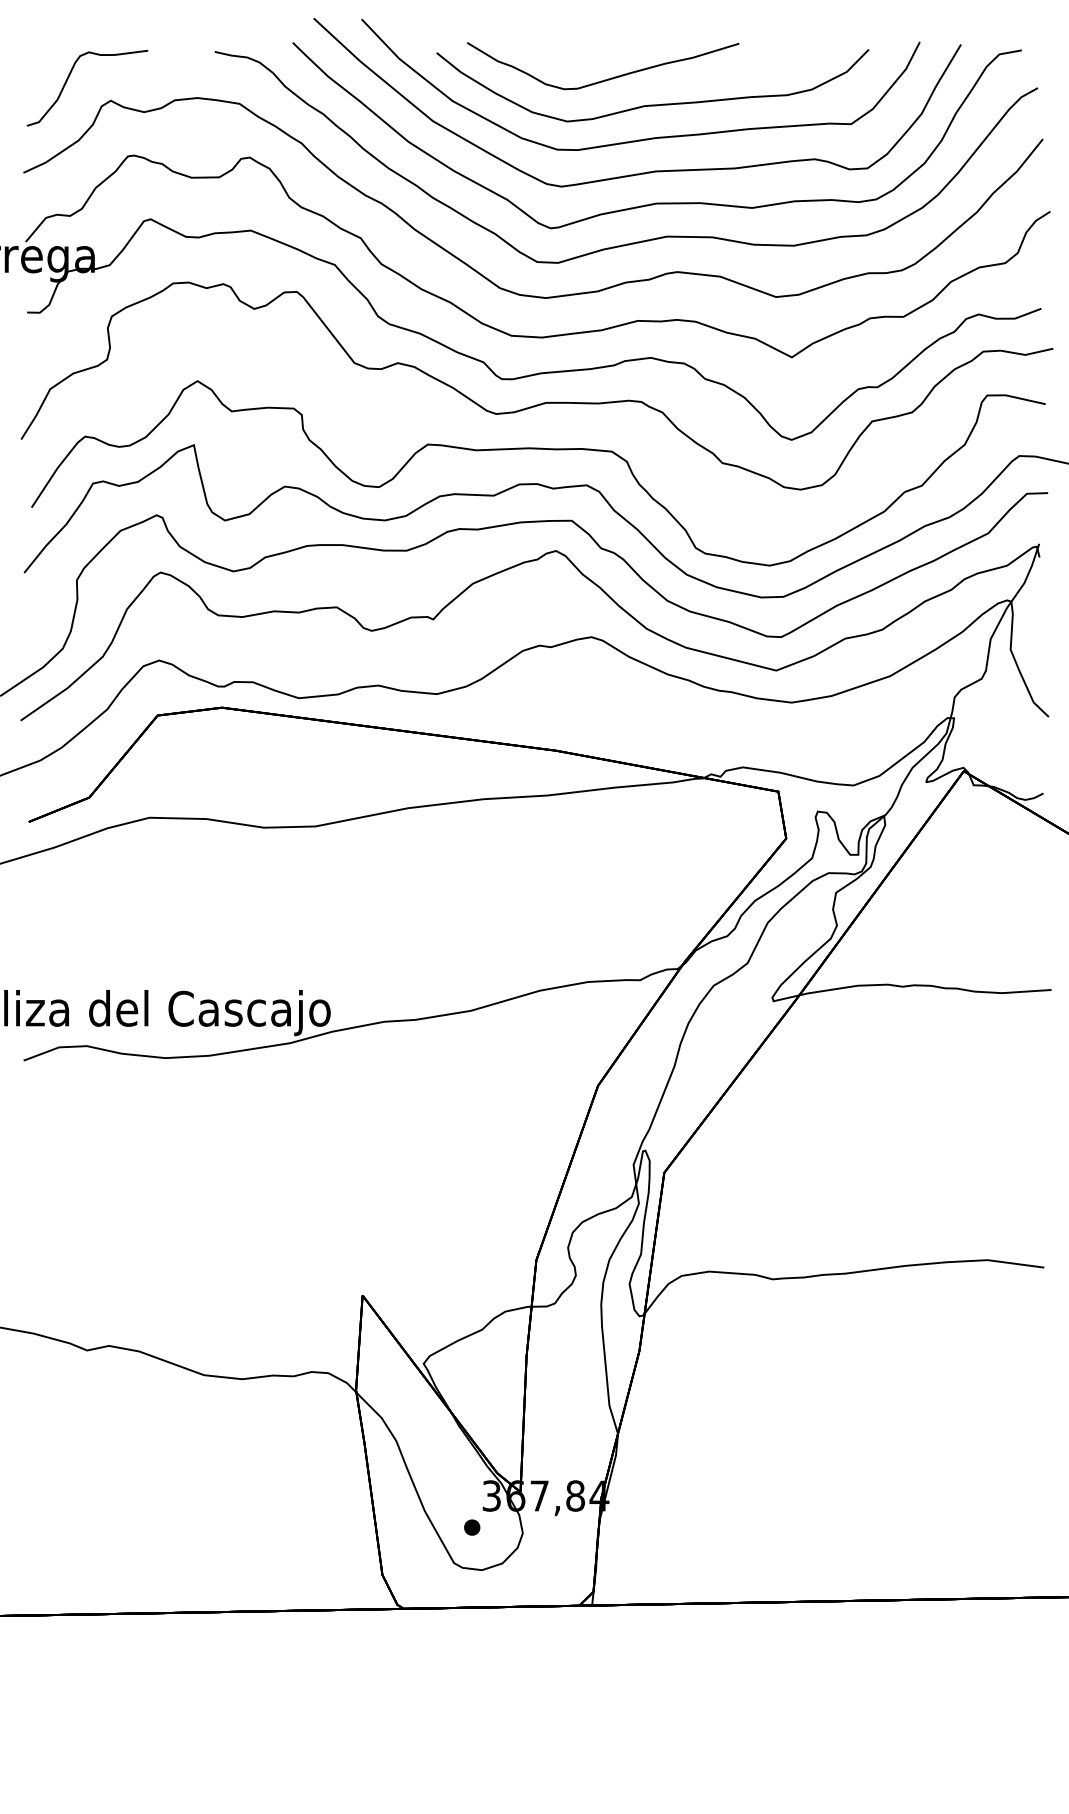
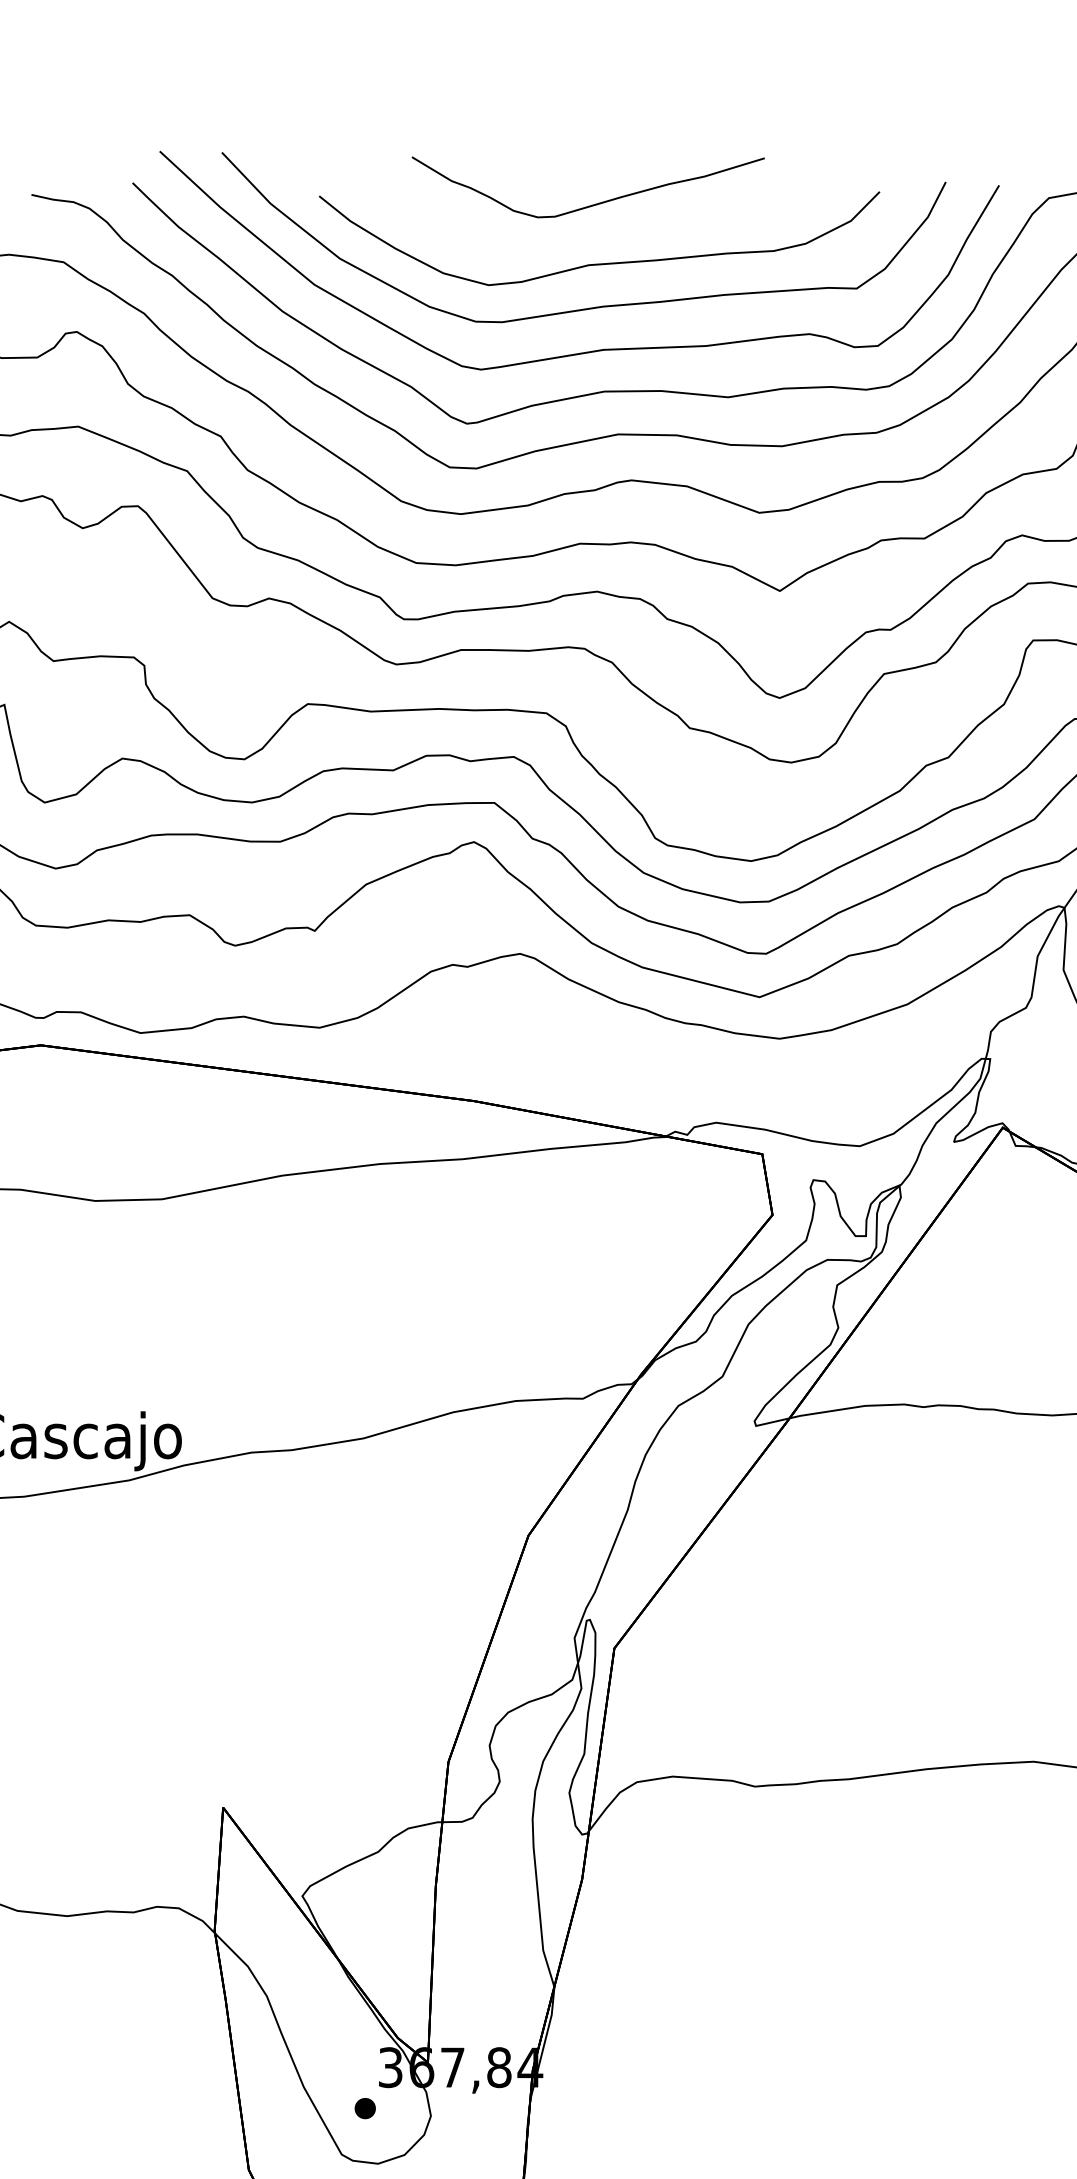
part: (608, 78) -> (595, 203), moved

